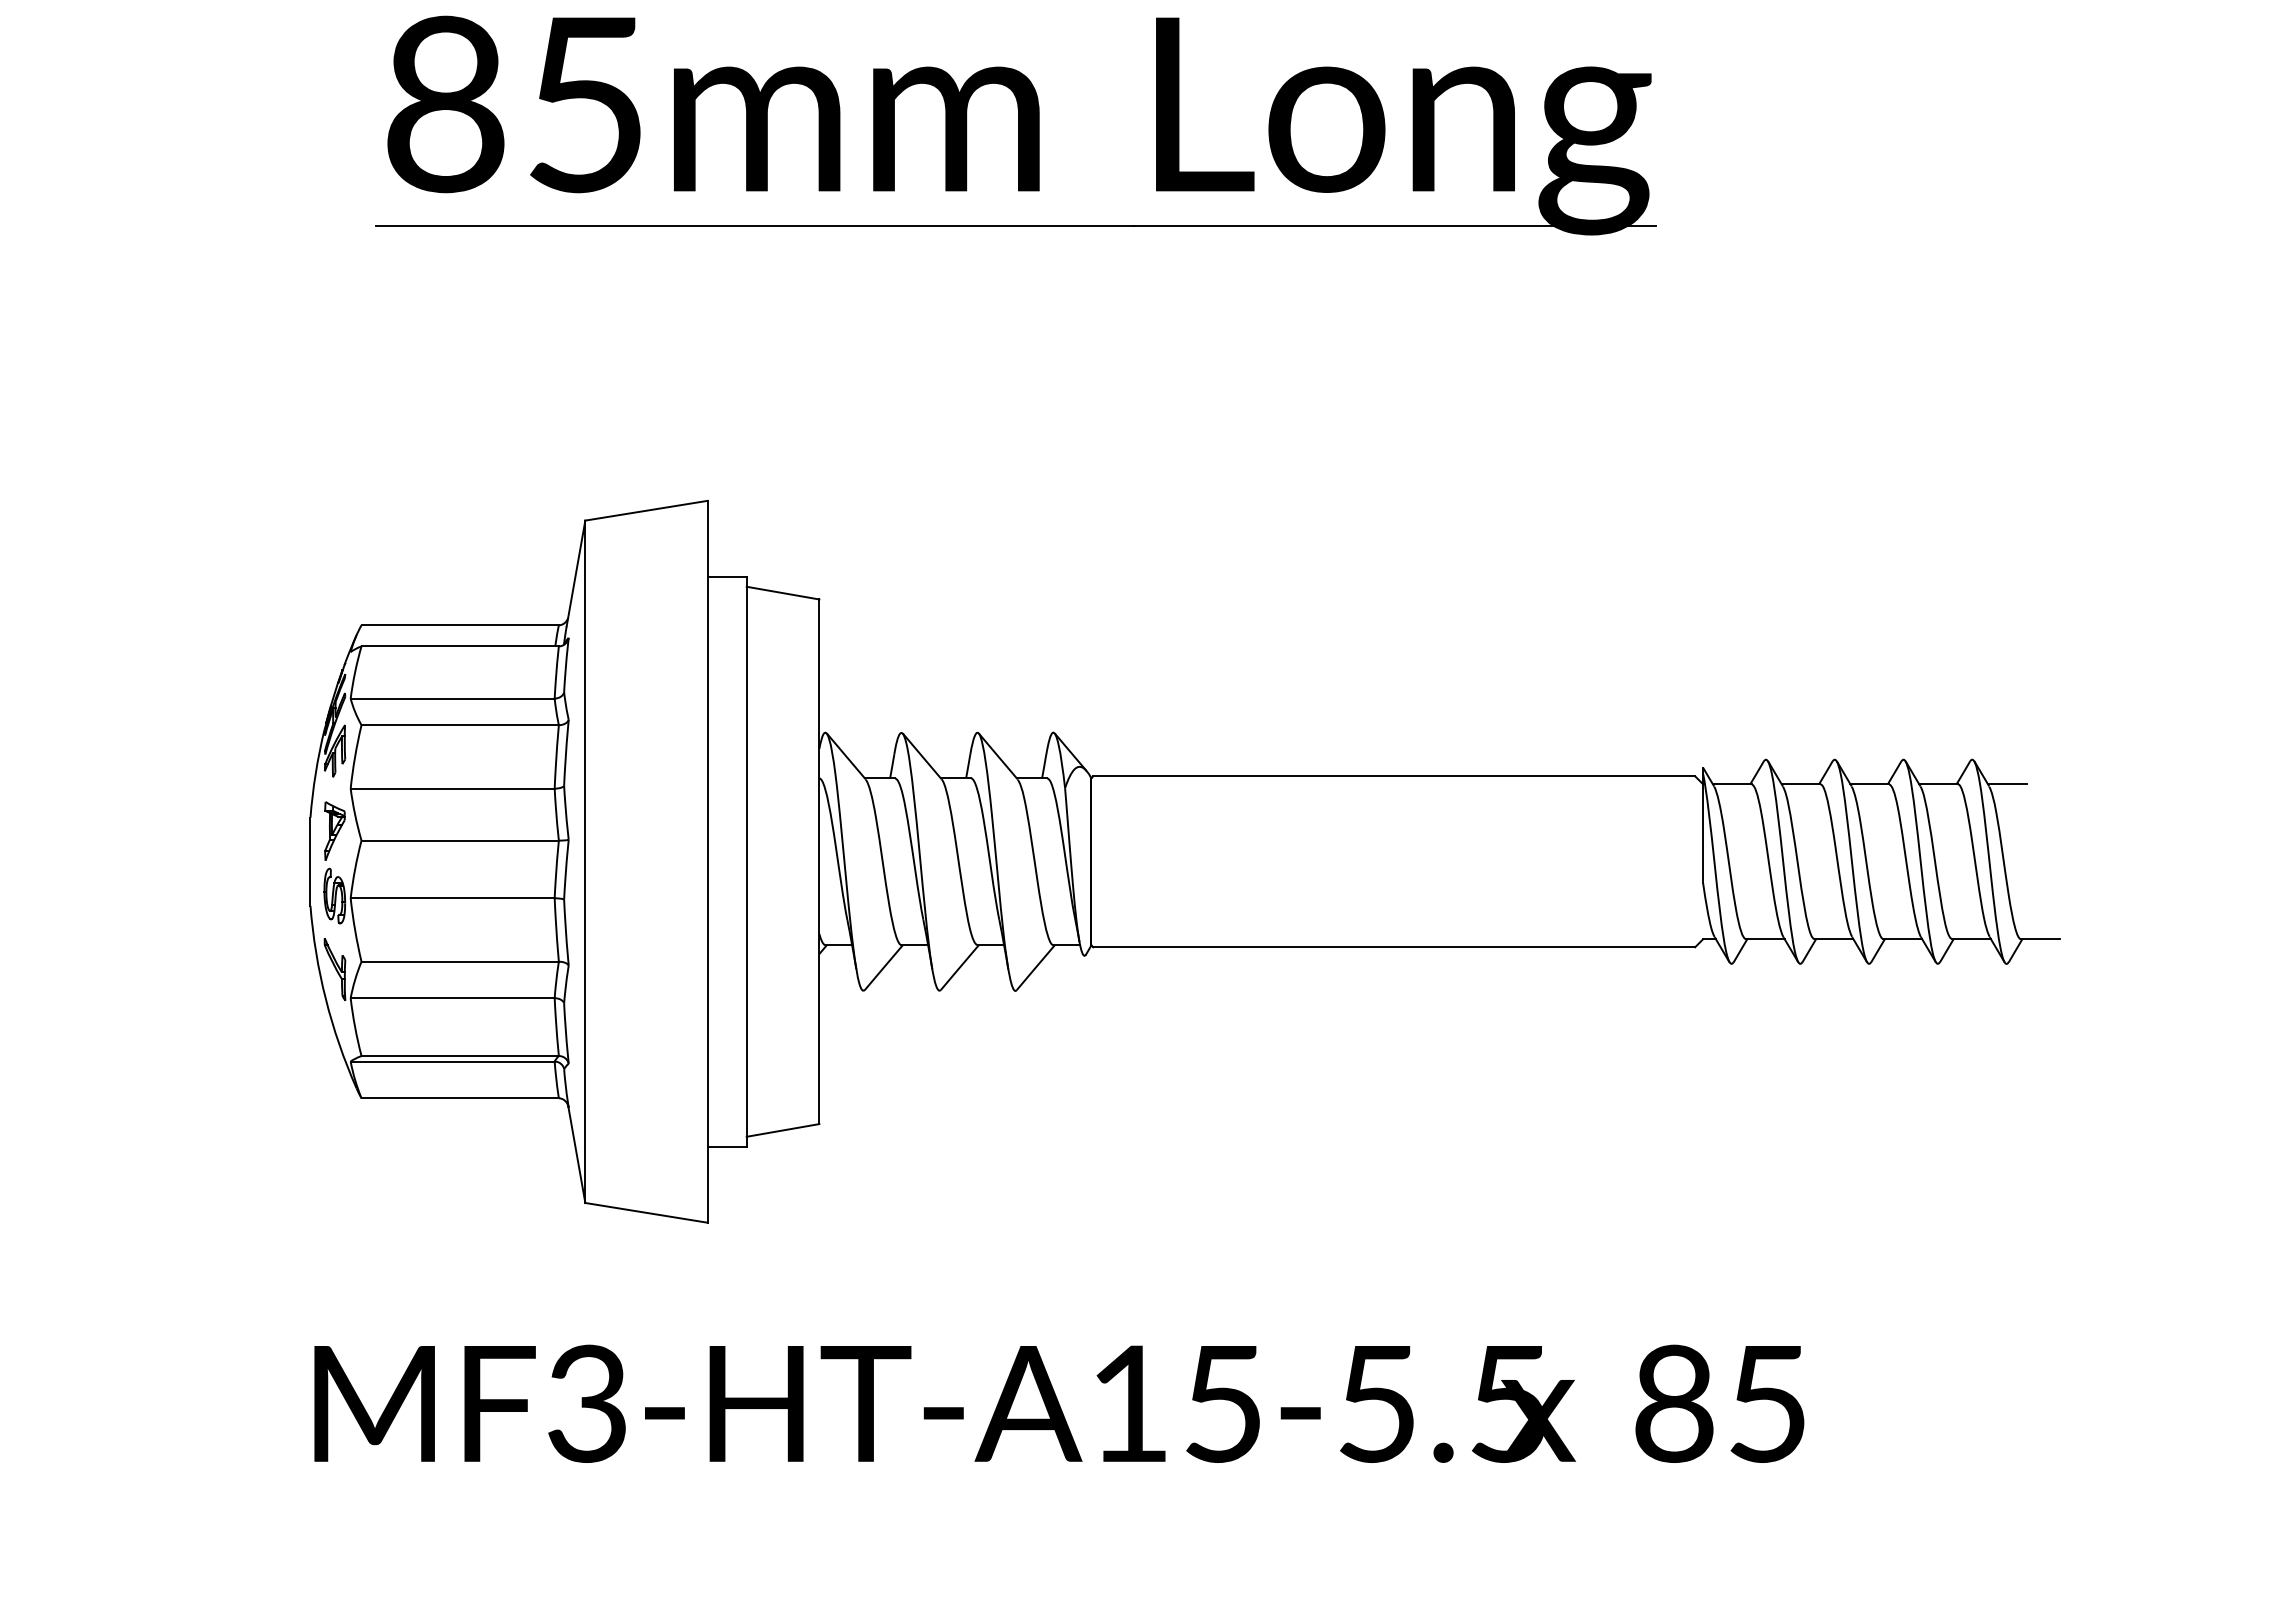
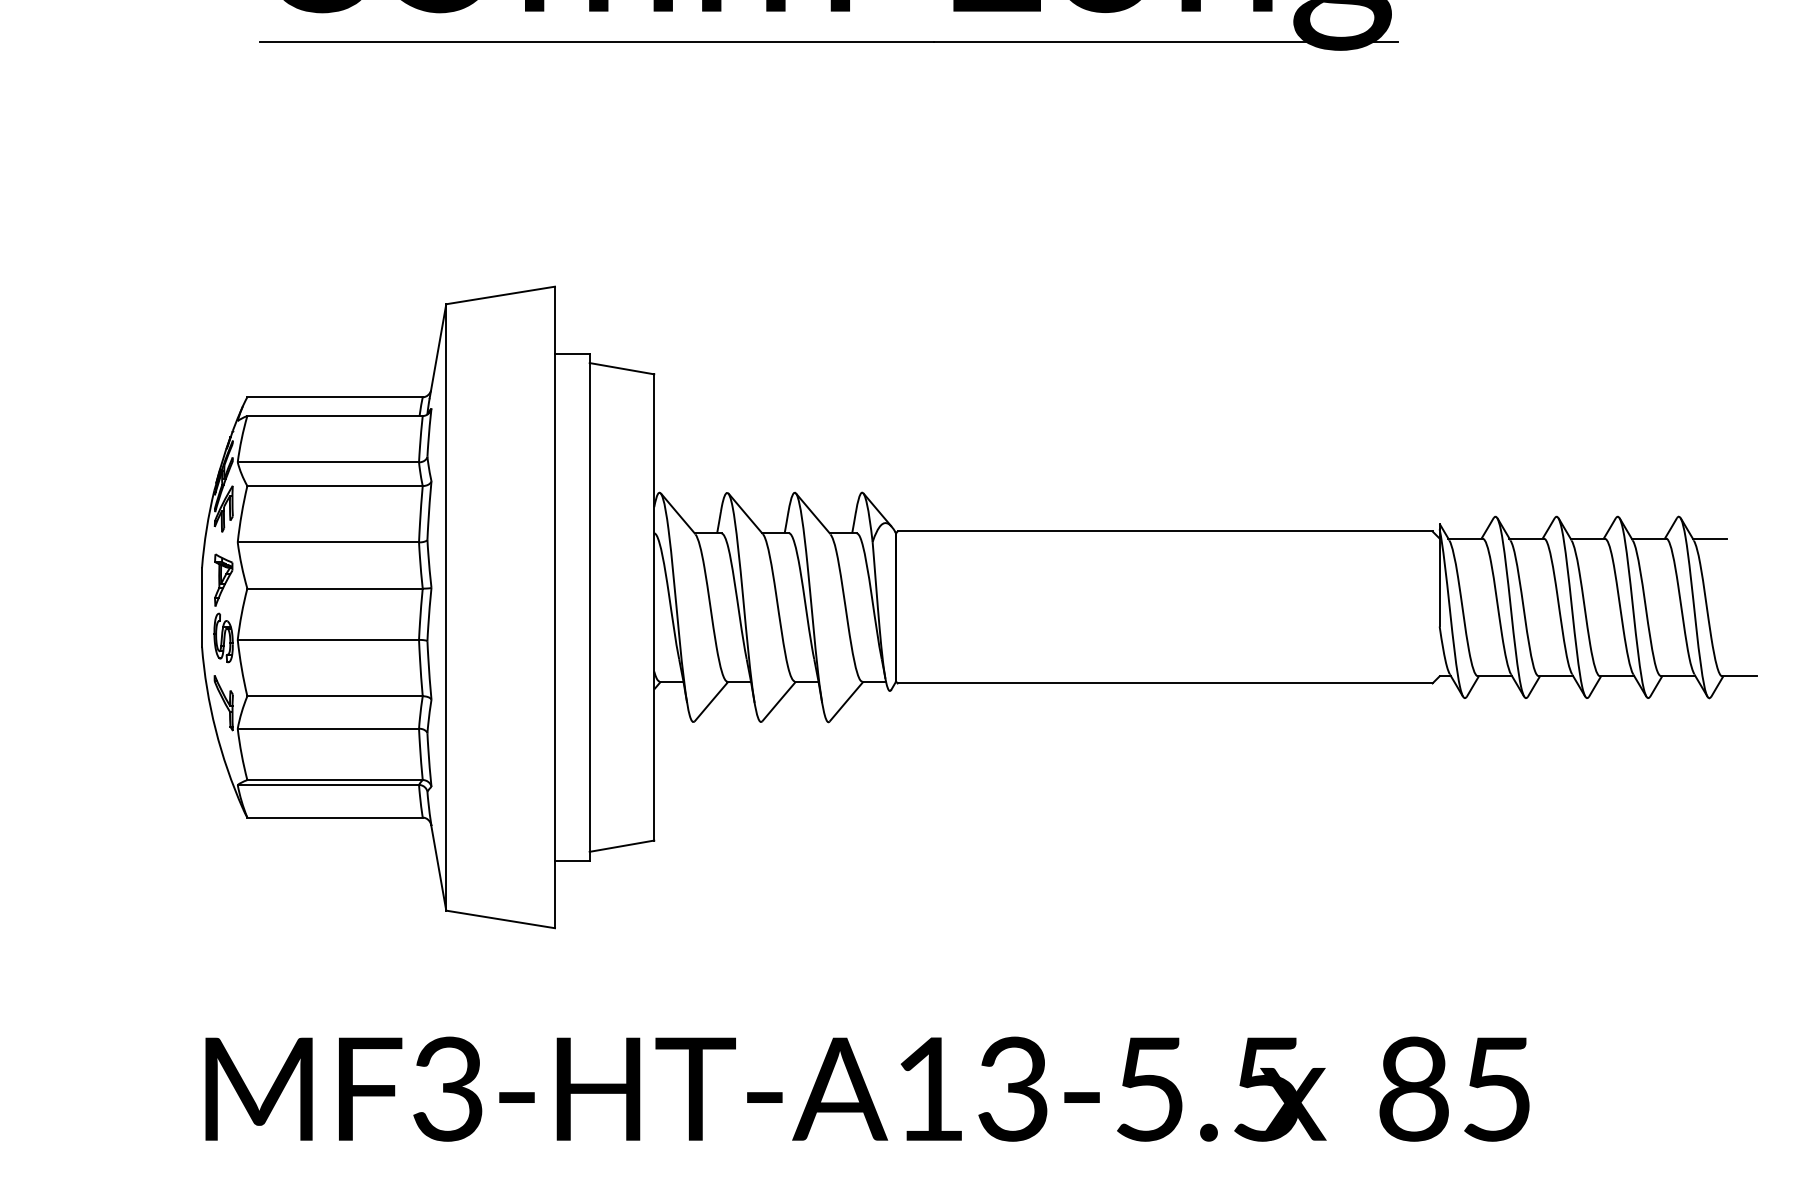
text: (1222, 1403) -> (1012, 1088), MF3-HT-A15-5.5 -> MF3-HT-A13-5.5

